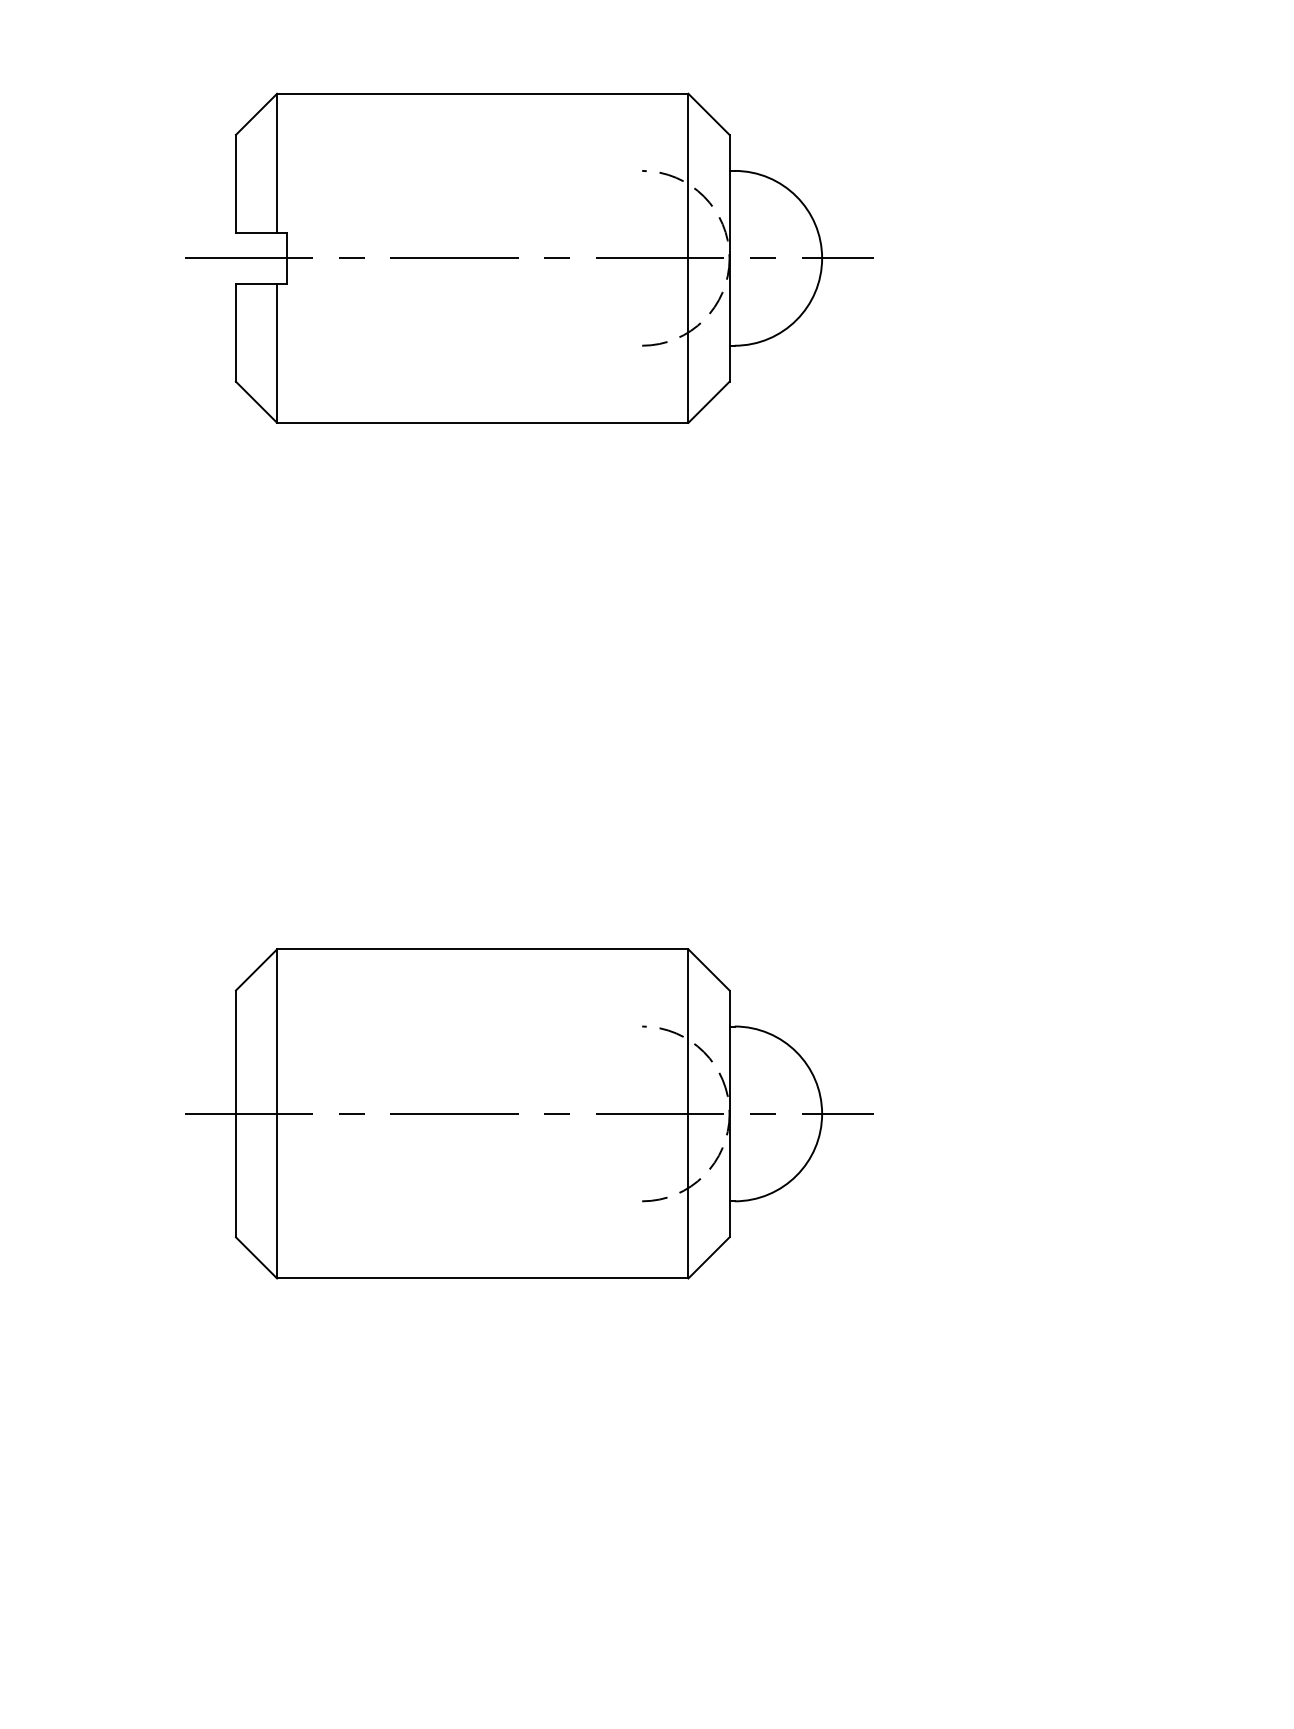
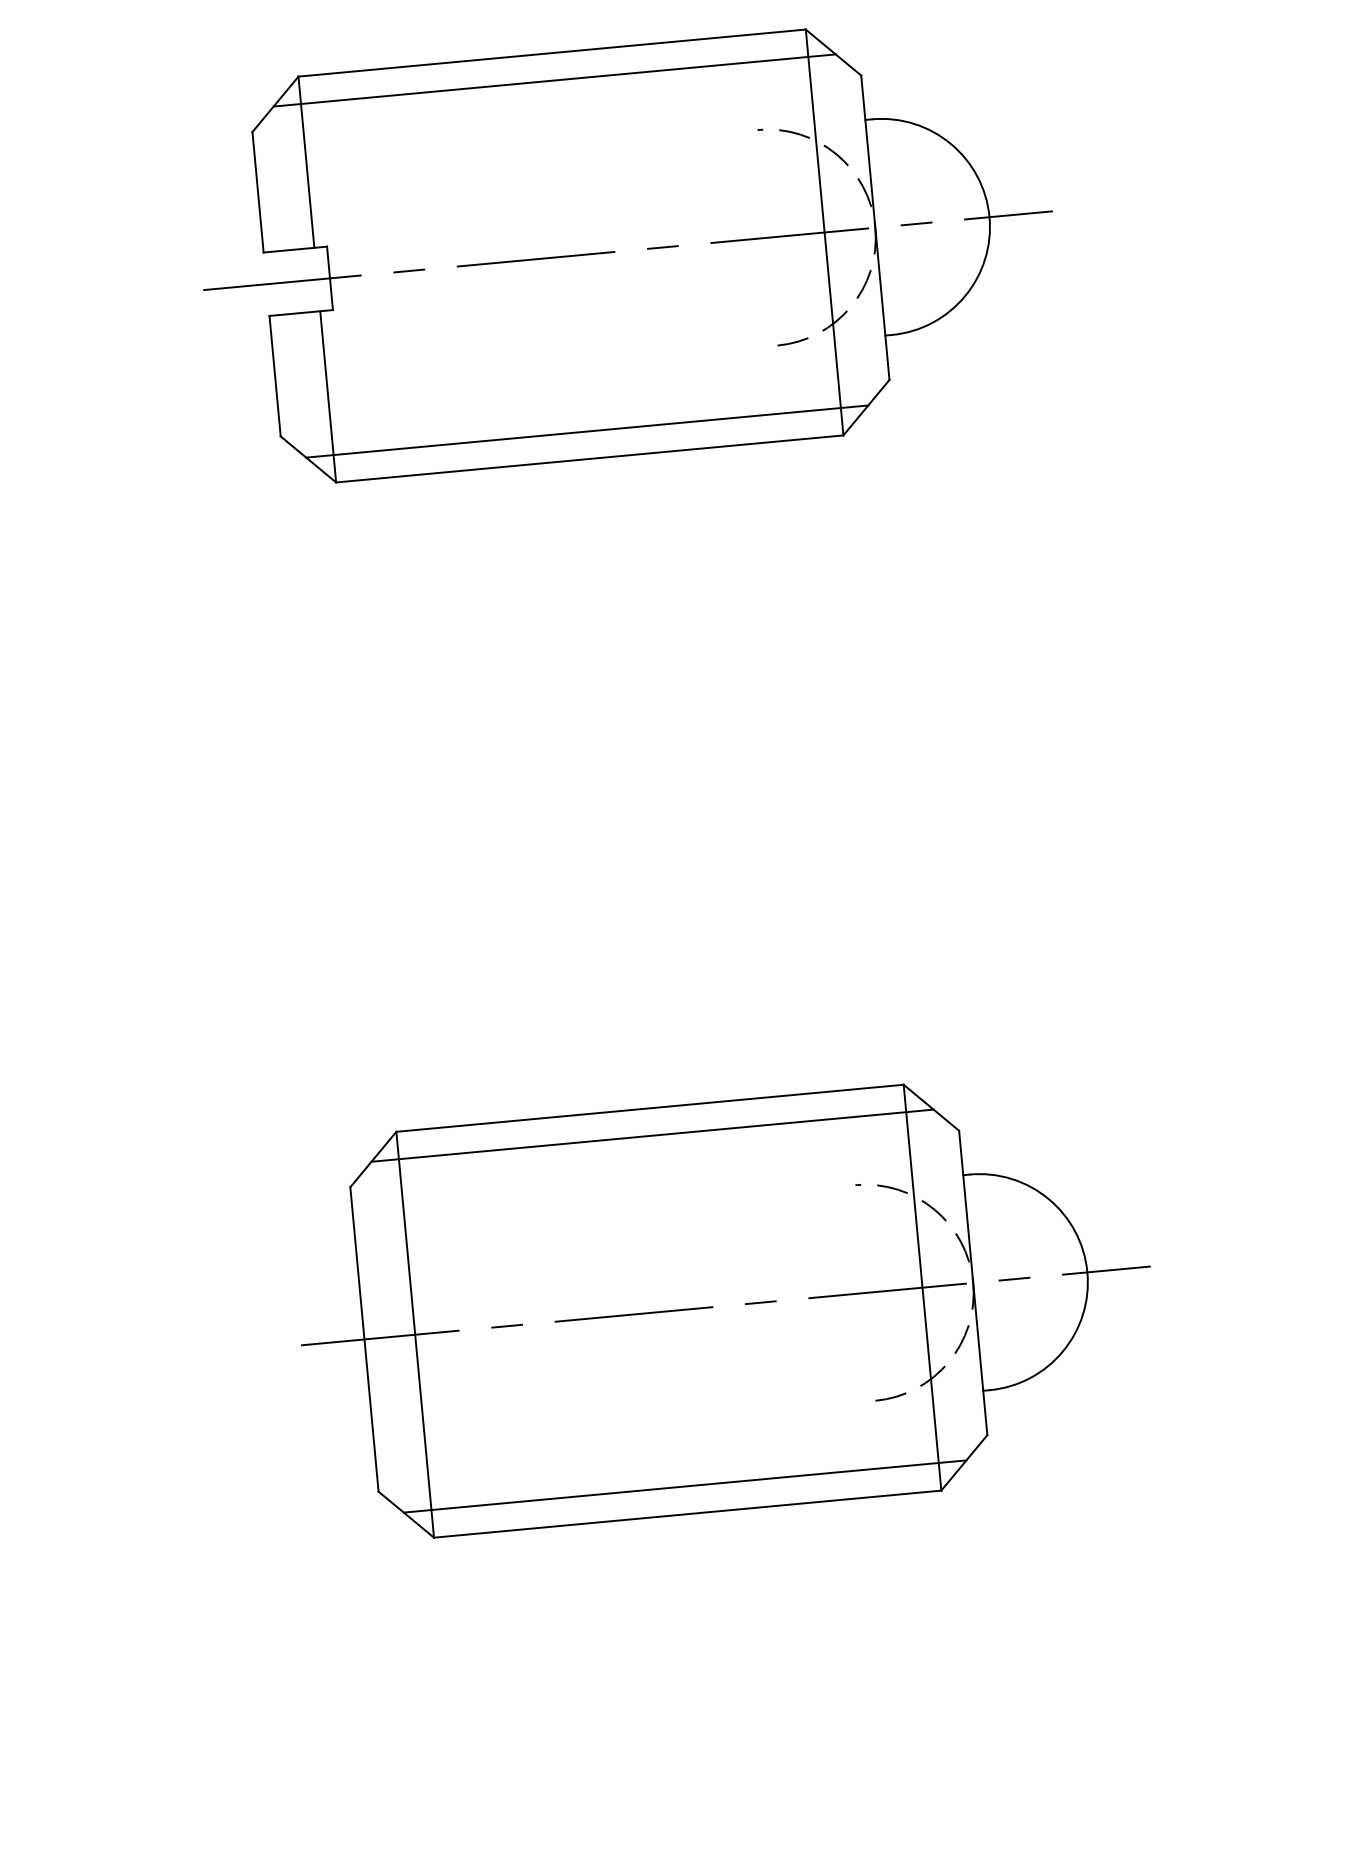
line: (482, 116) -> (554, 81), added
line: (482, 400) -> (586, 431), added
line: (482, 971) -> (652, 1135), added
line: (482, 1256) -> (684, 1487), added

